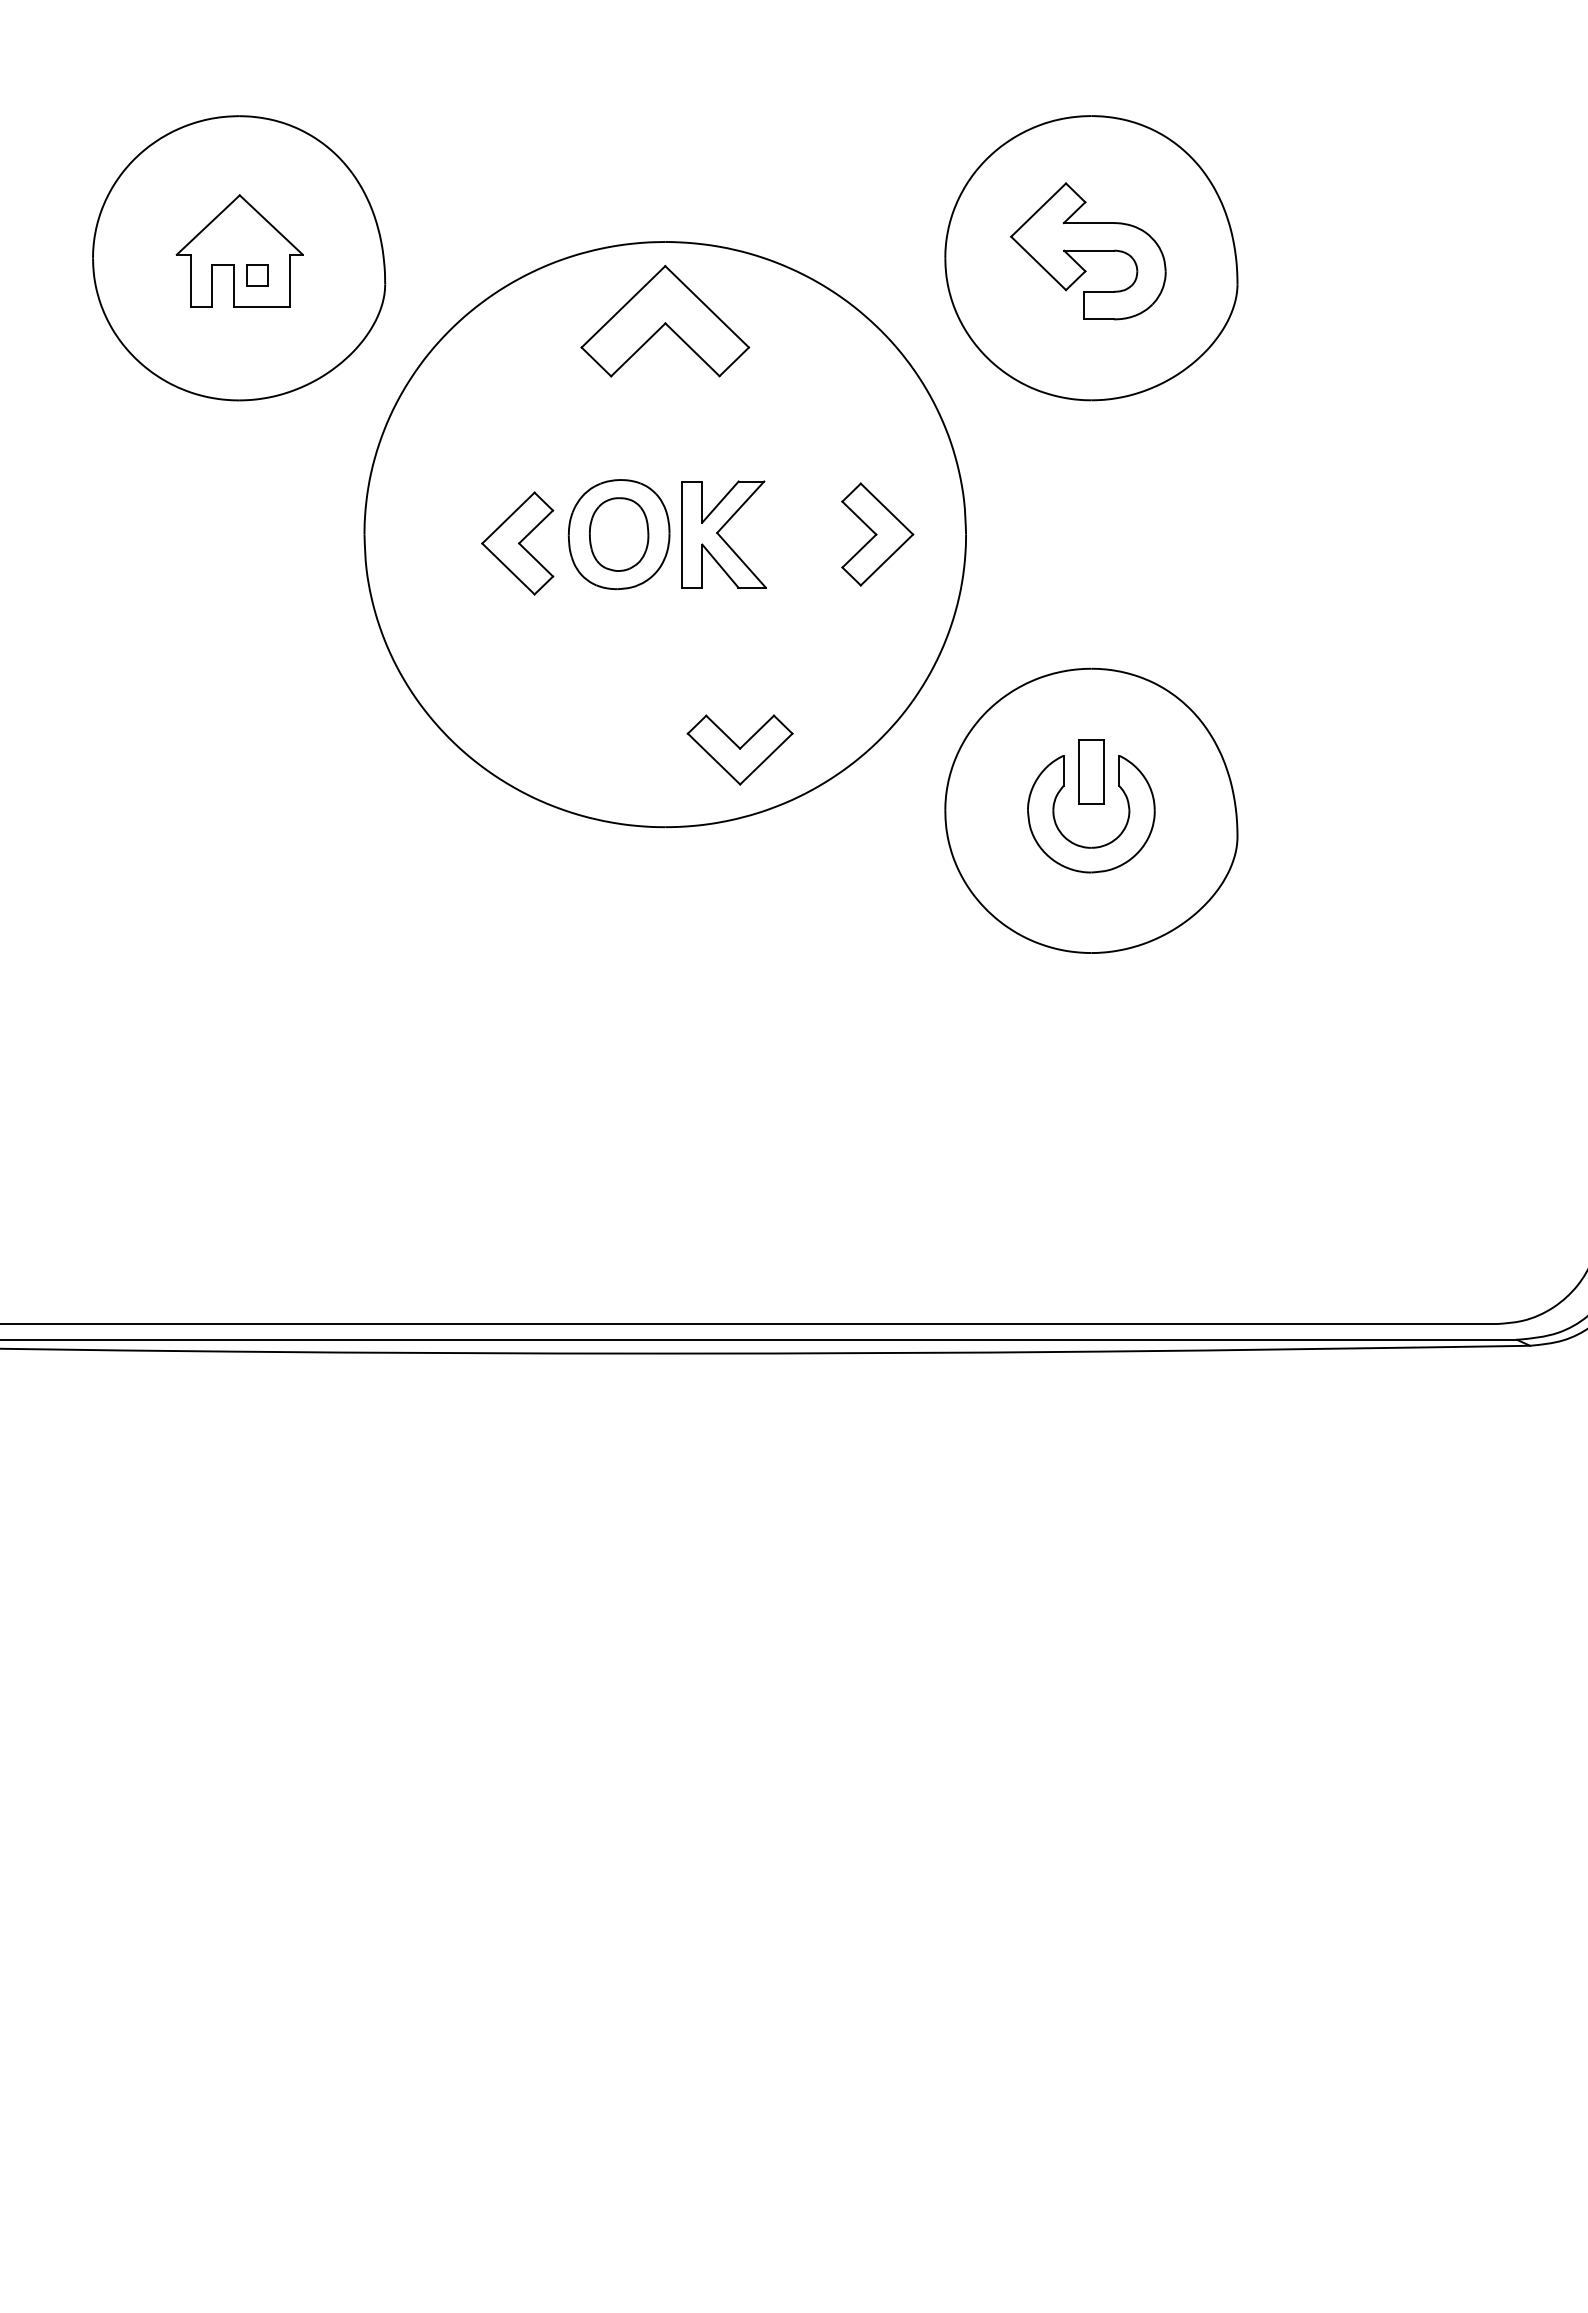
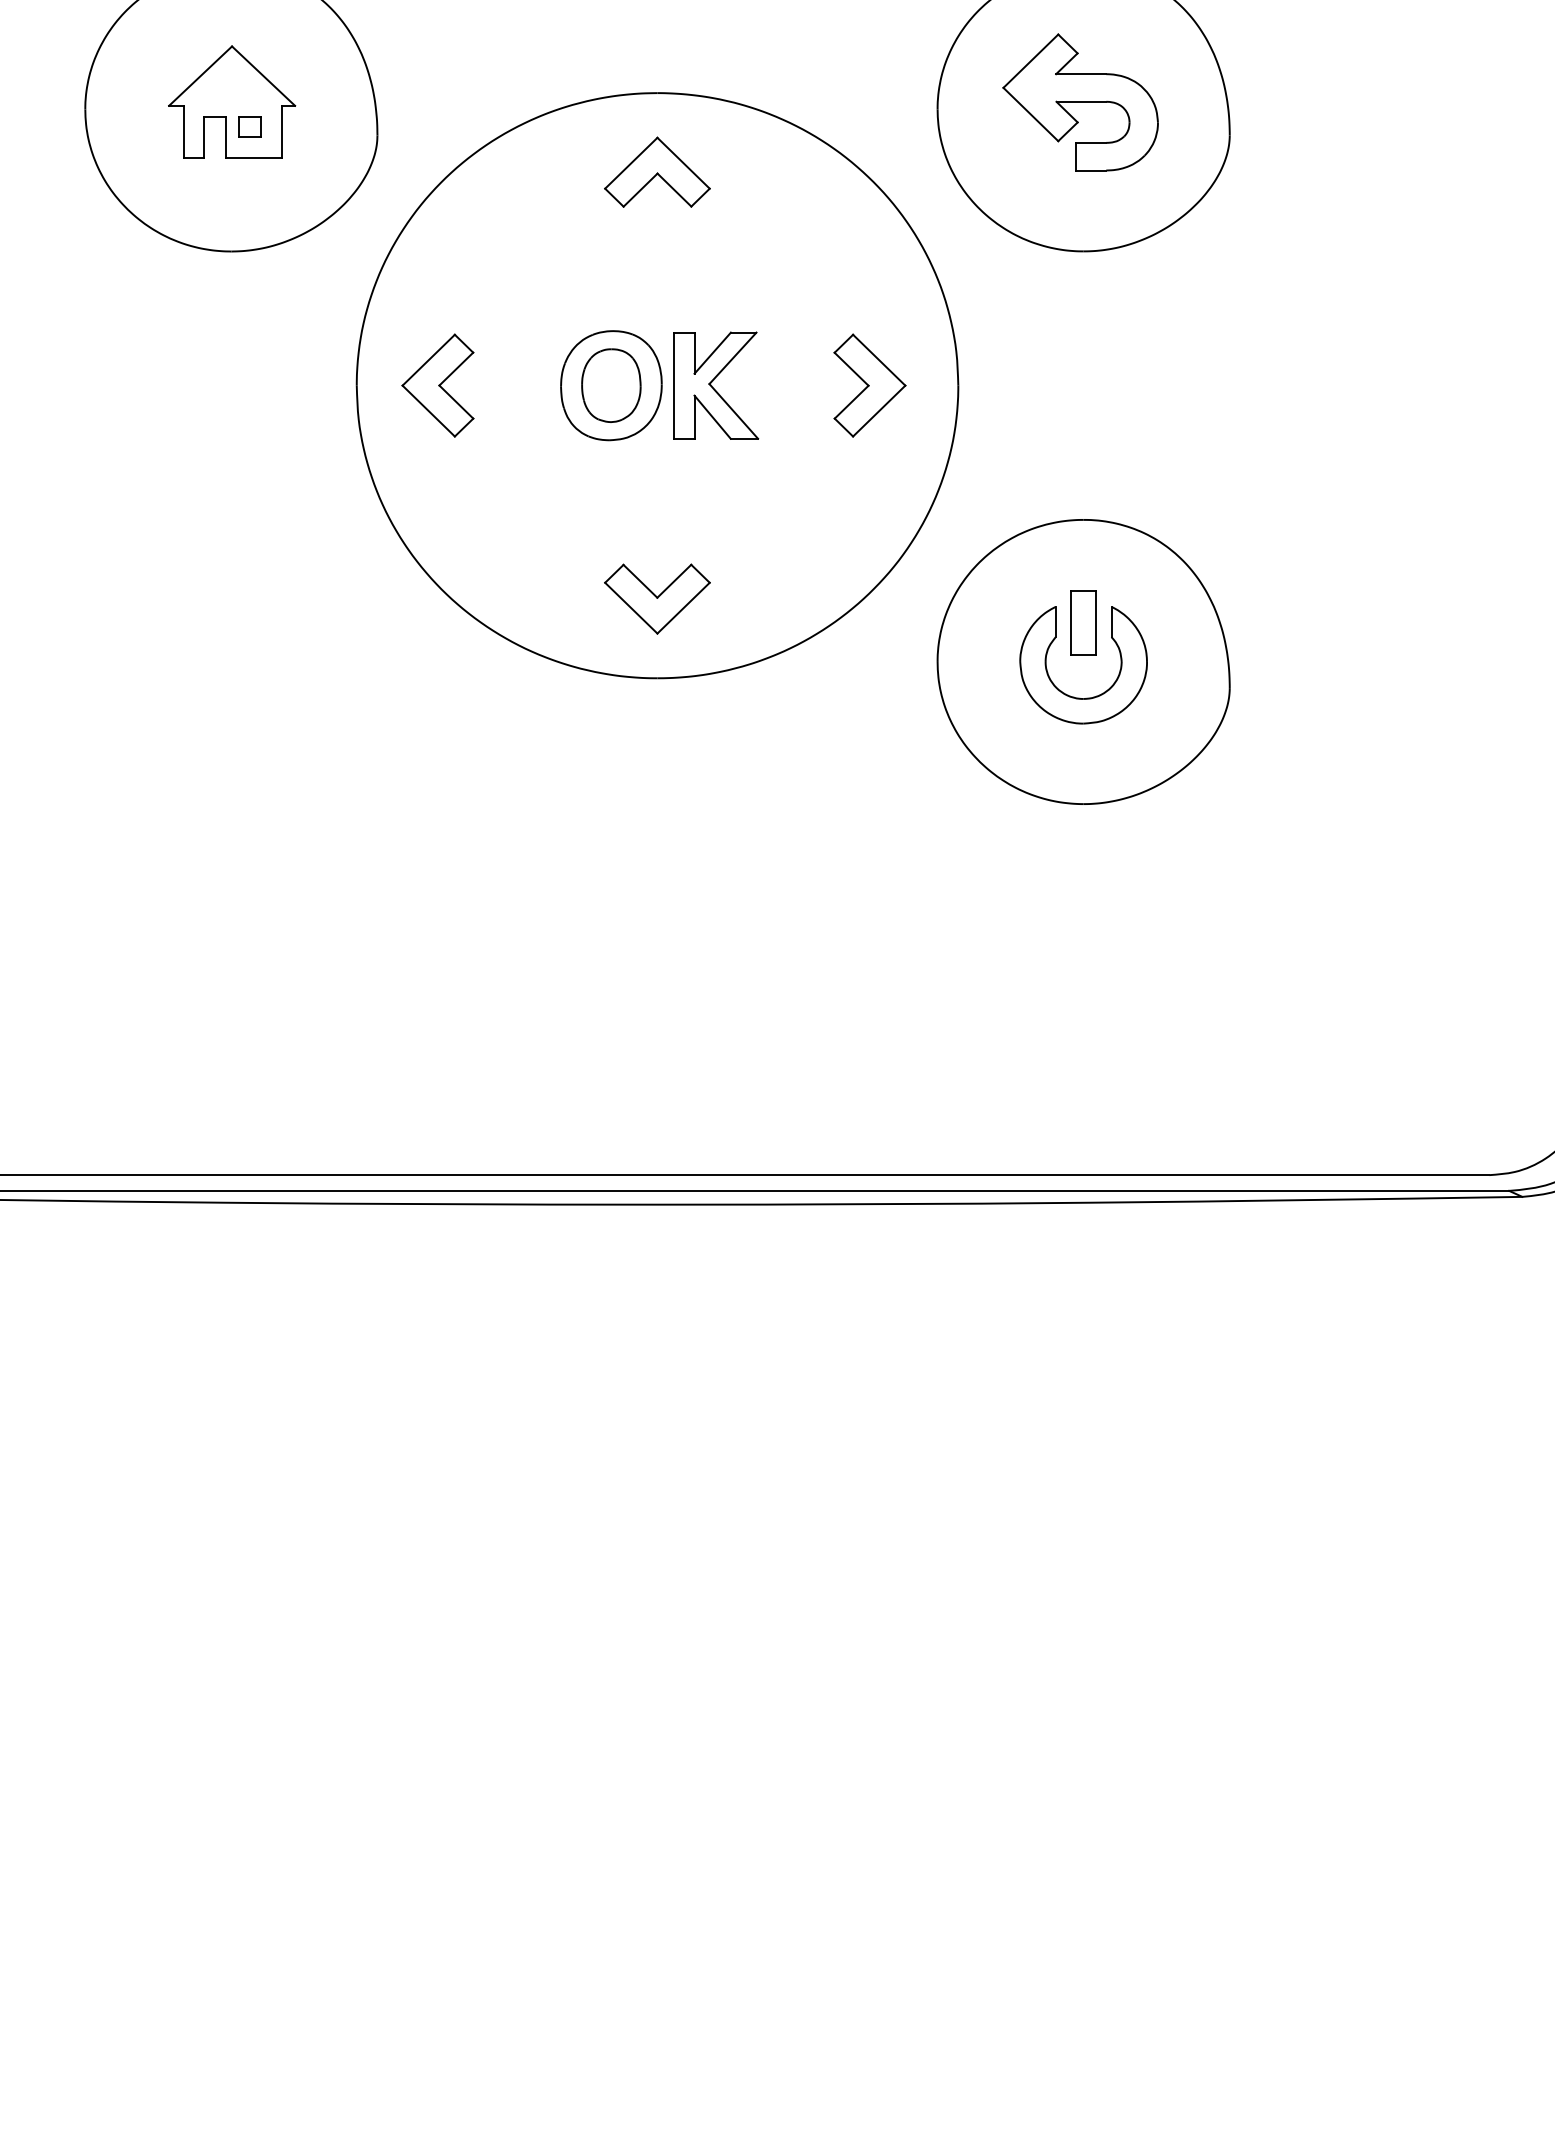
part: (664, 320) -> (656, 171), size x0.62
part: (517, 543) -> (437, 385), moved
part: (739, 749) -> (656, 598), moved

